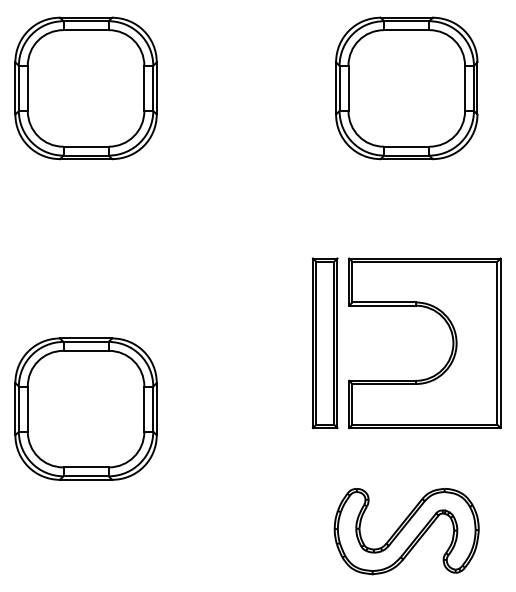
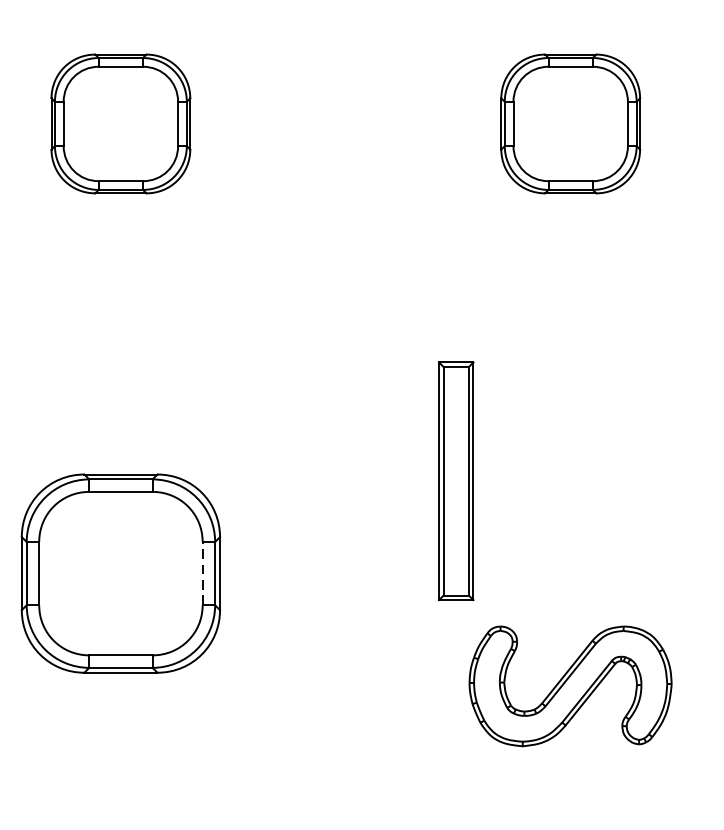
part: (85, 88) -> (120, 124), size x0.7
part: (406, 88) -> (570, 124), size x0.7
part: (451, 336) -> (633, 471), removed
line: (144, 409) -> (202, 574), solid -> dashed
part: (406, 531) -> (570, 686), moved

